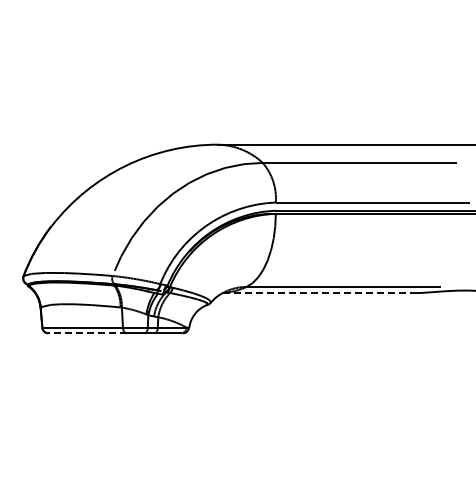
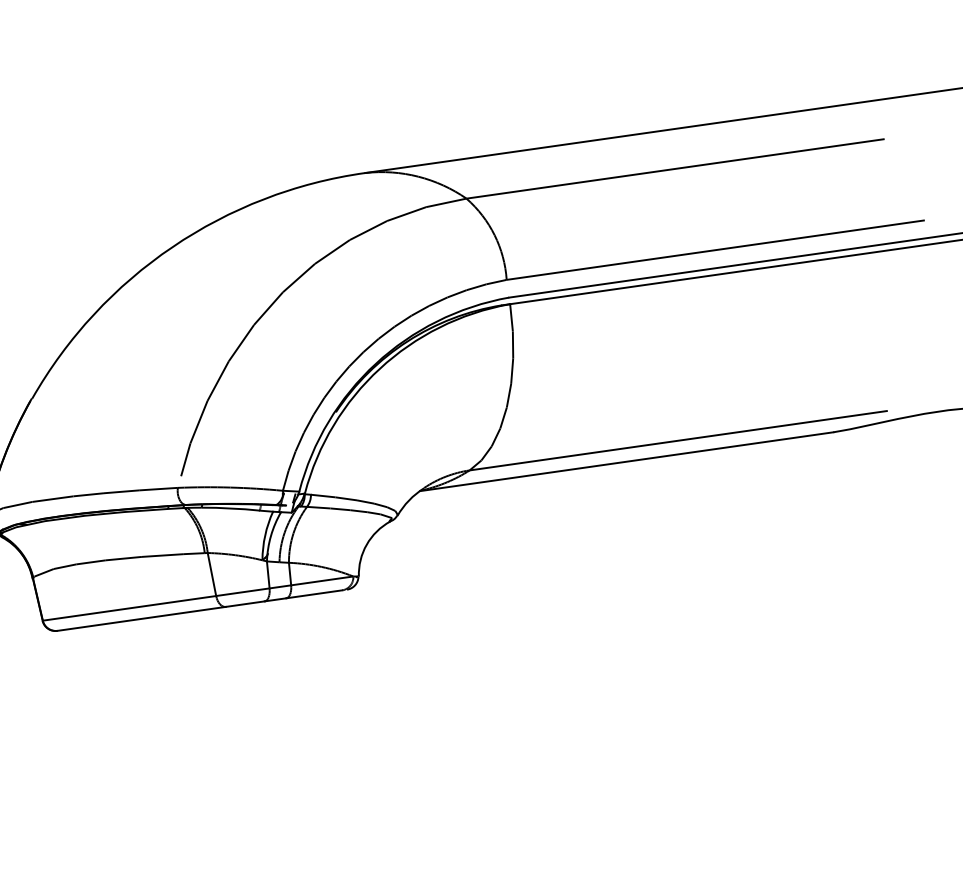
line: (319, 293) -> (628, 462), dashed -> solid
line: (87, 333) -> (141, 619), dashed -> solid

